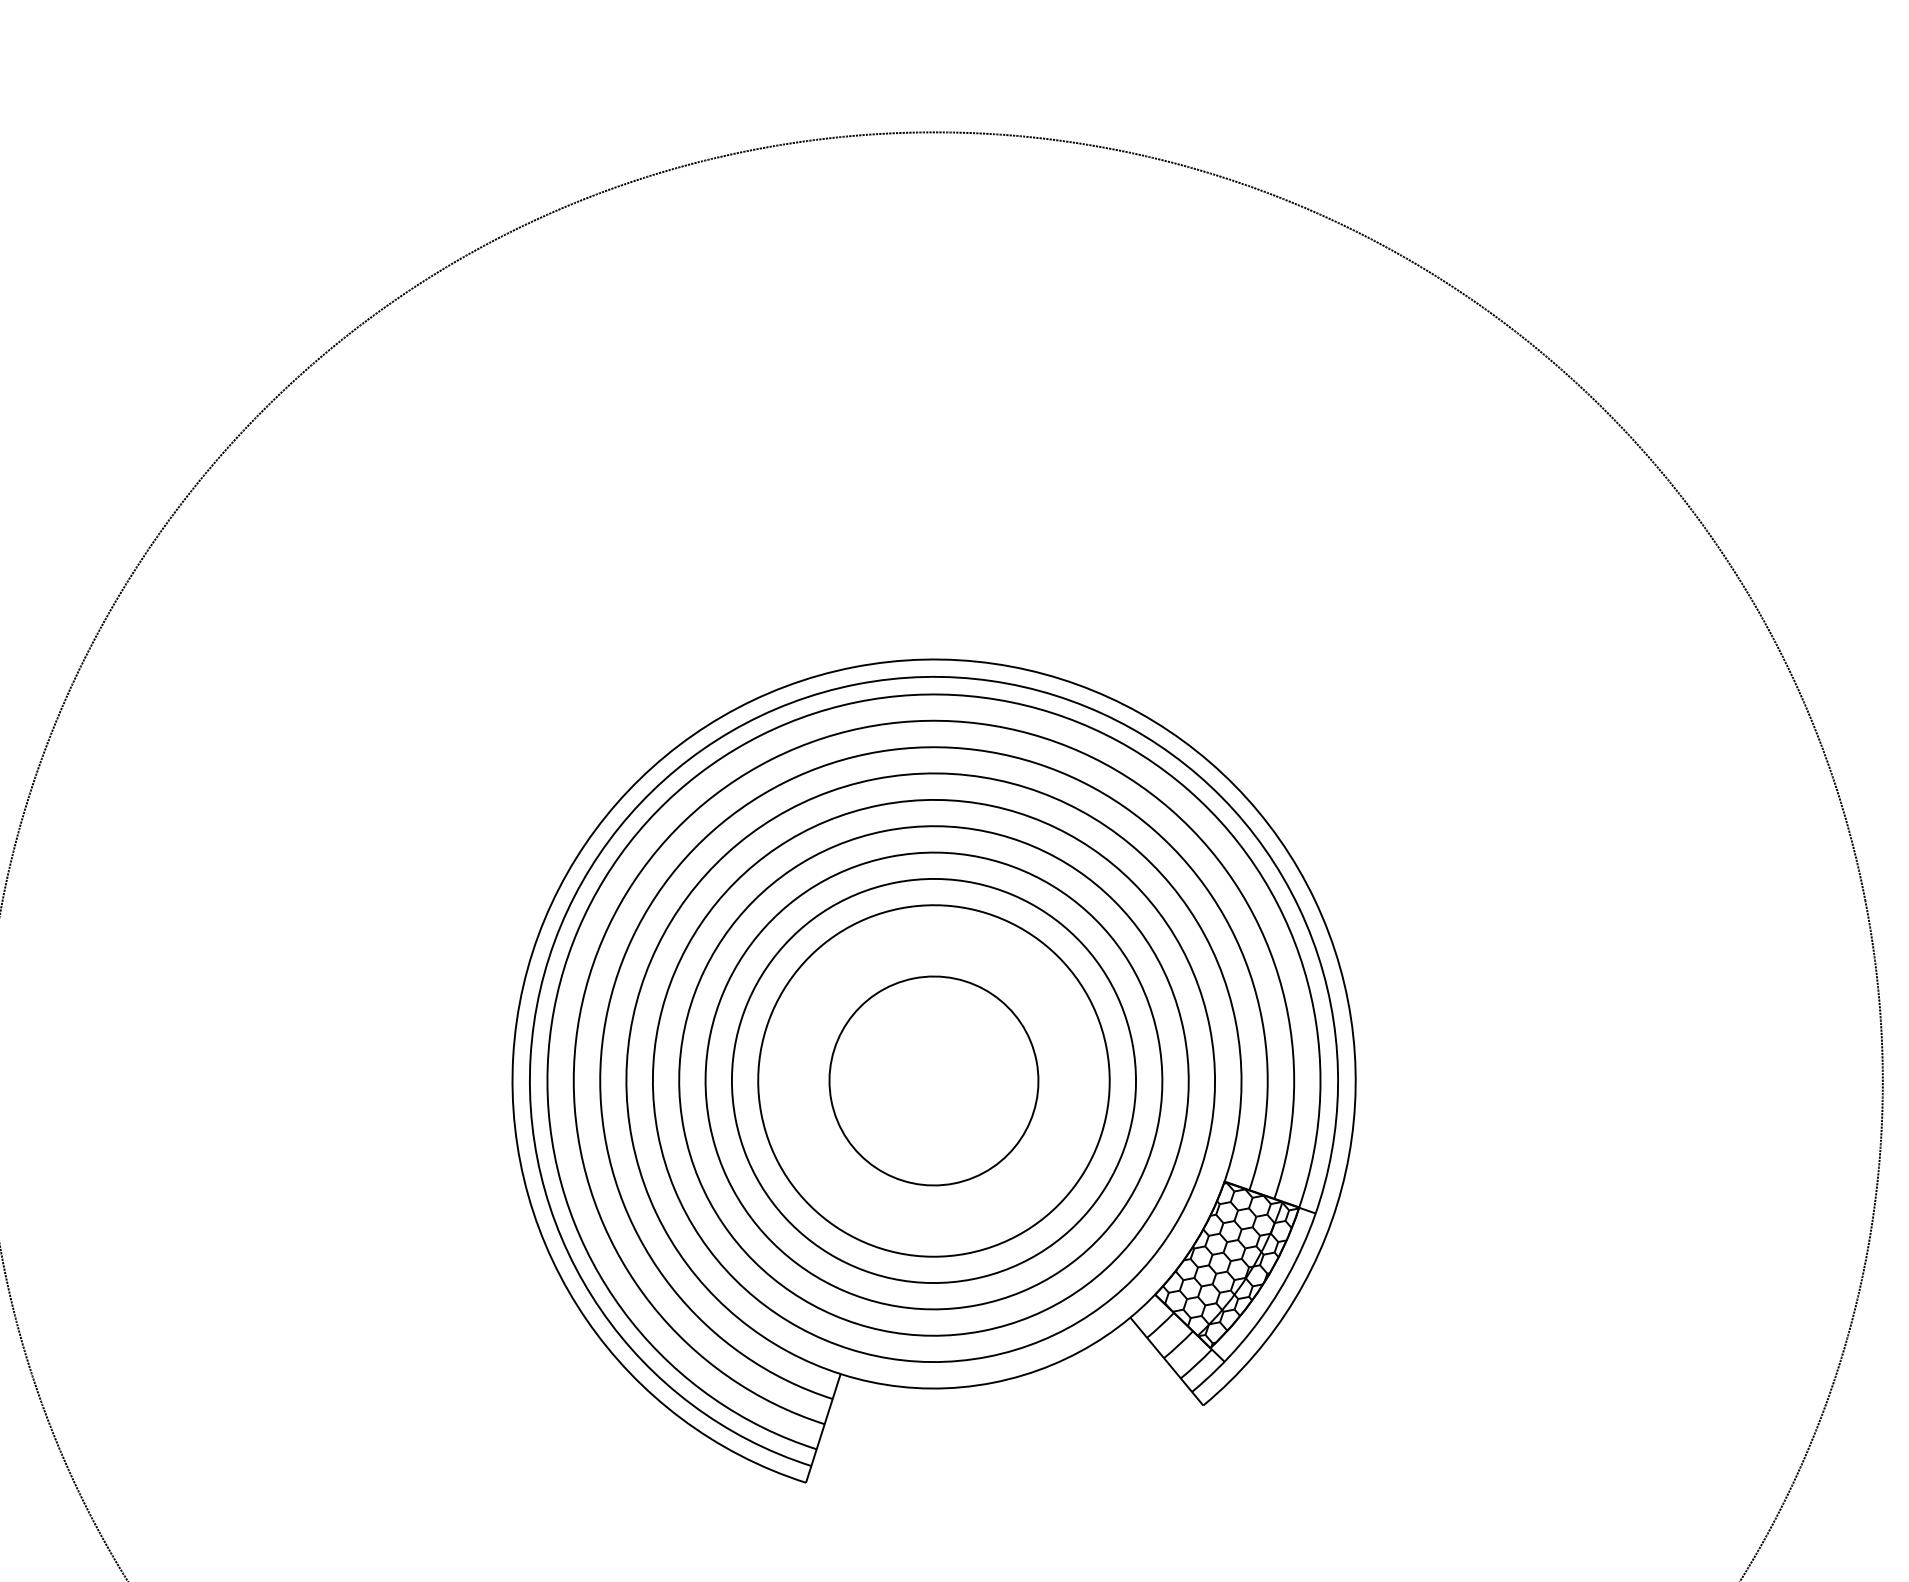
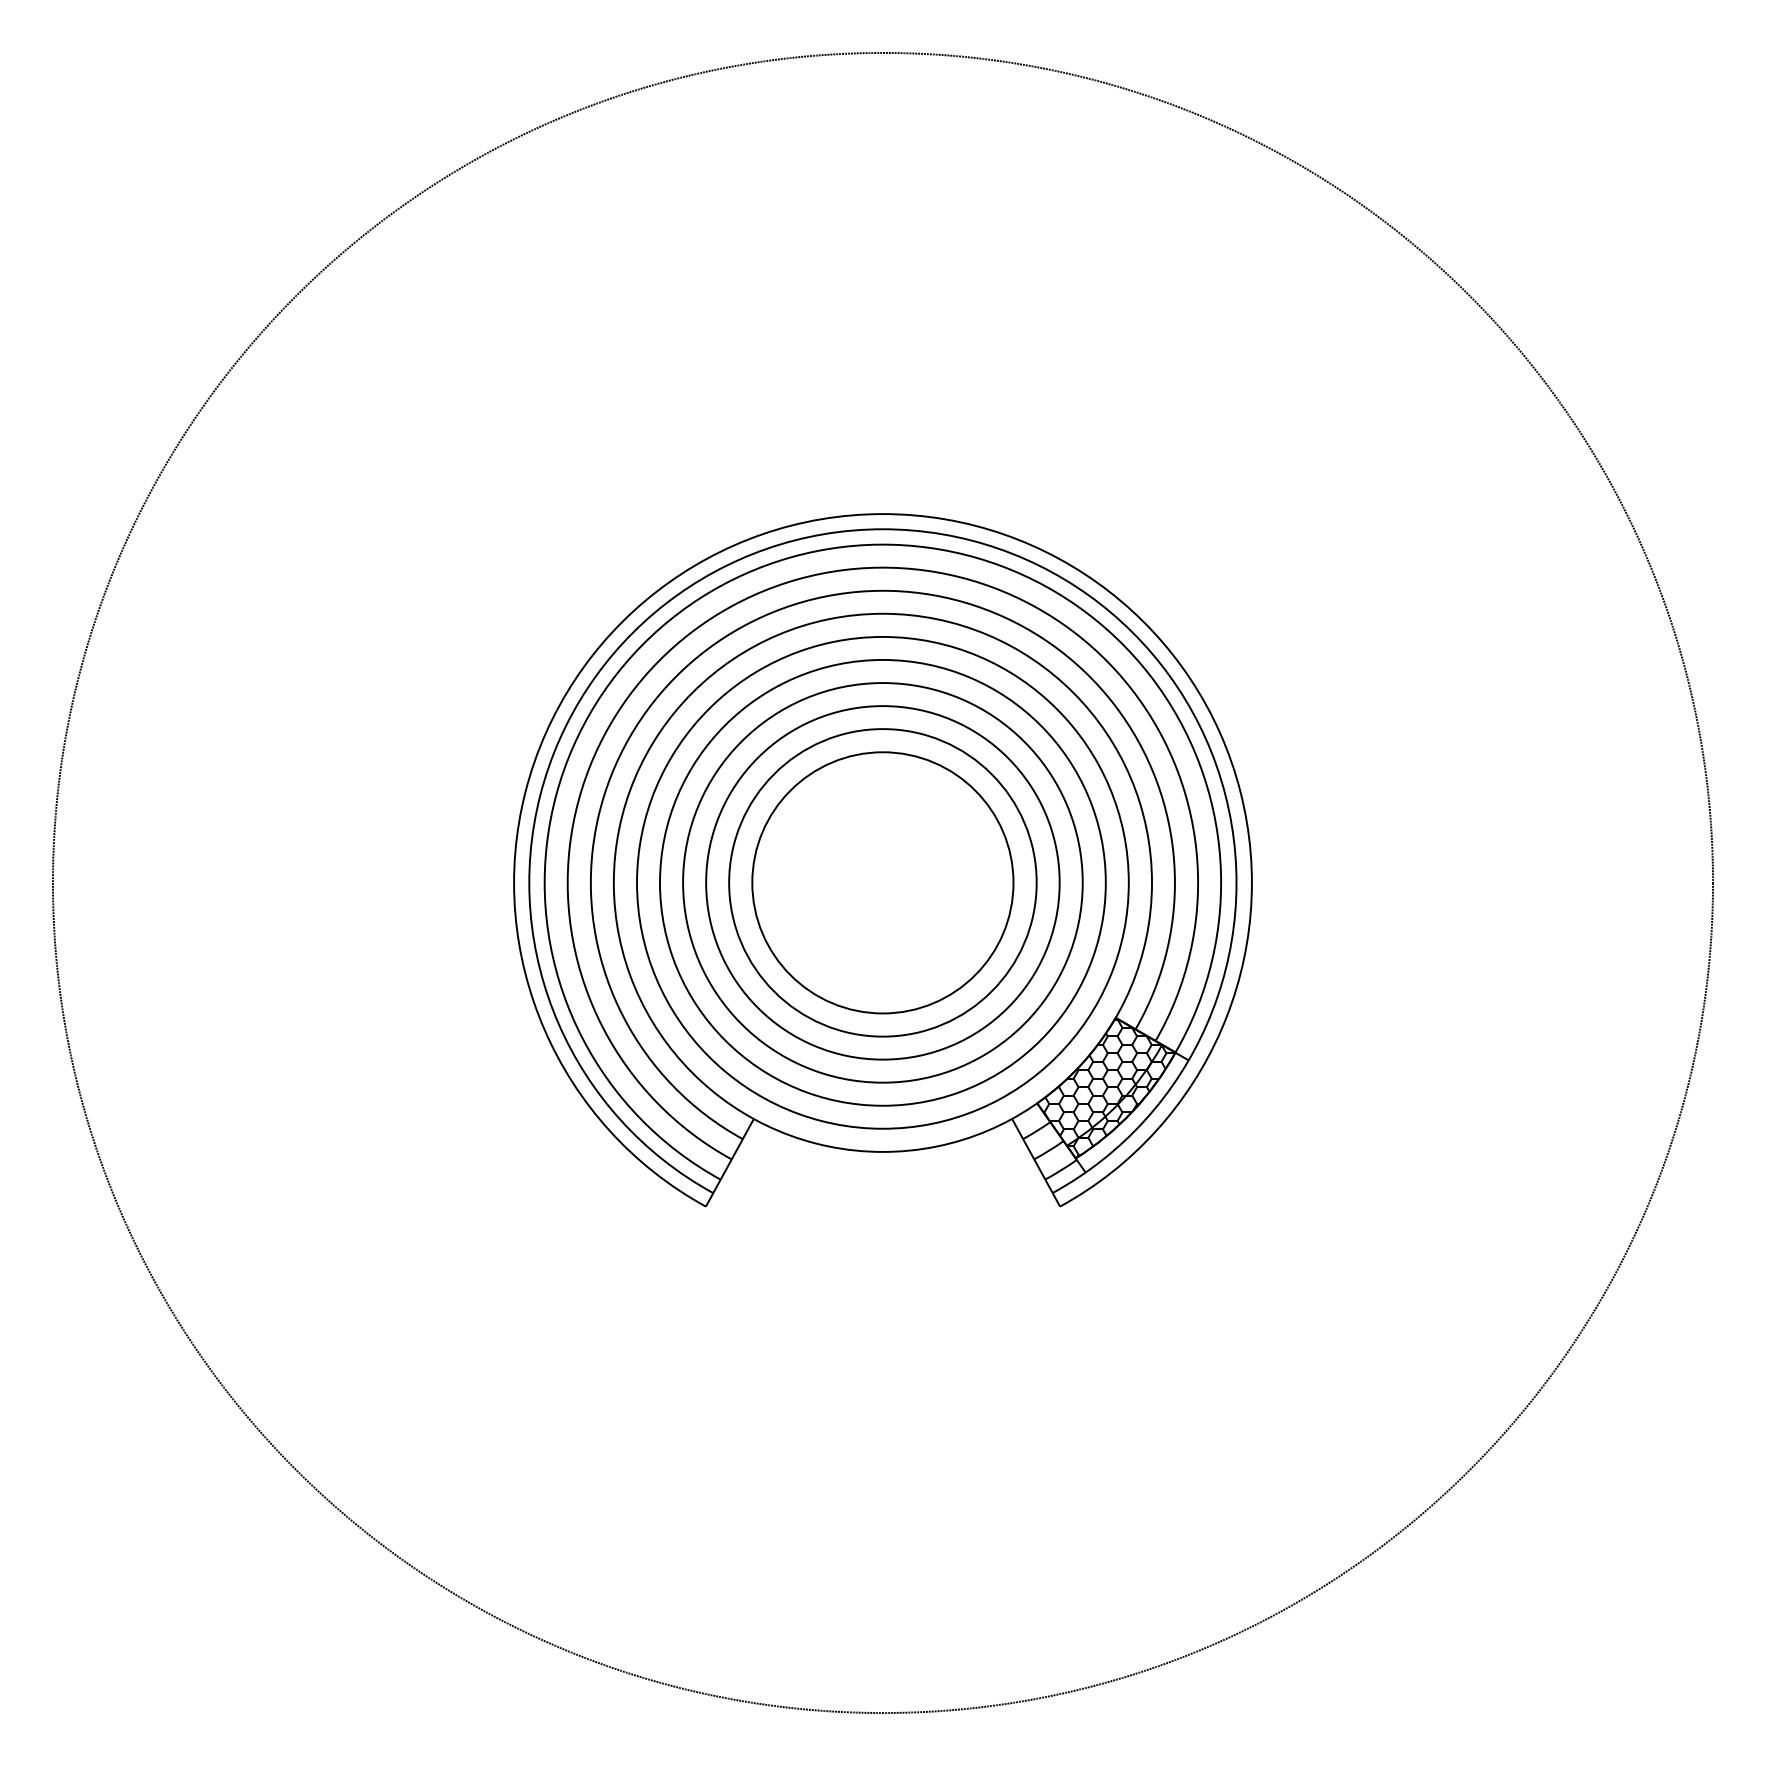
circle: (933, 1080) -> (882, 882), size x1.43

